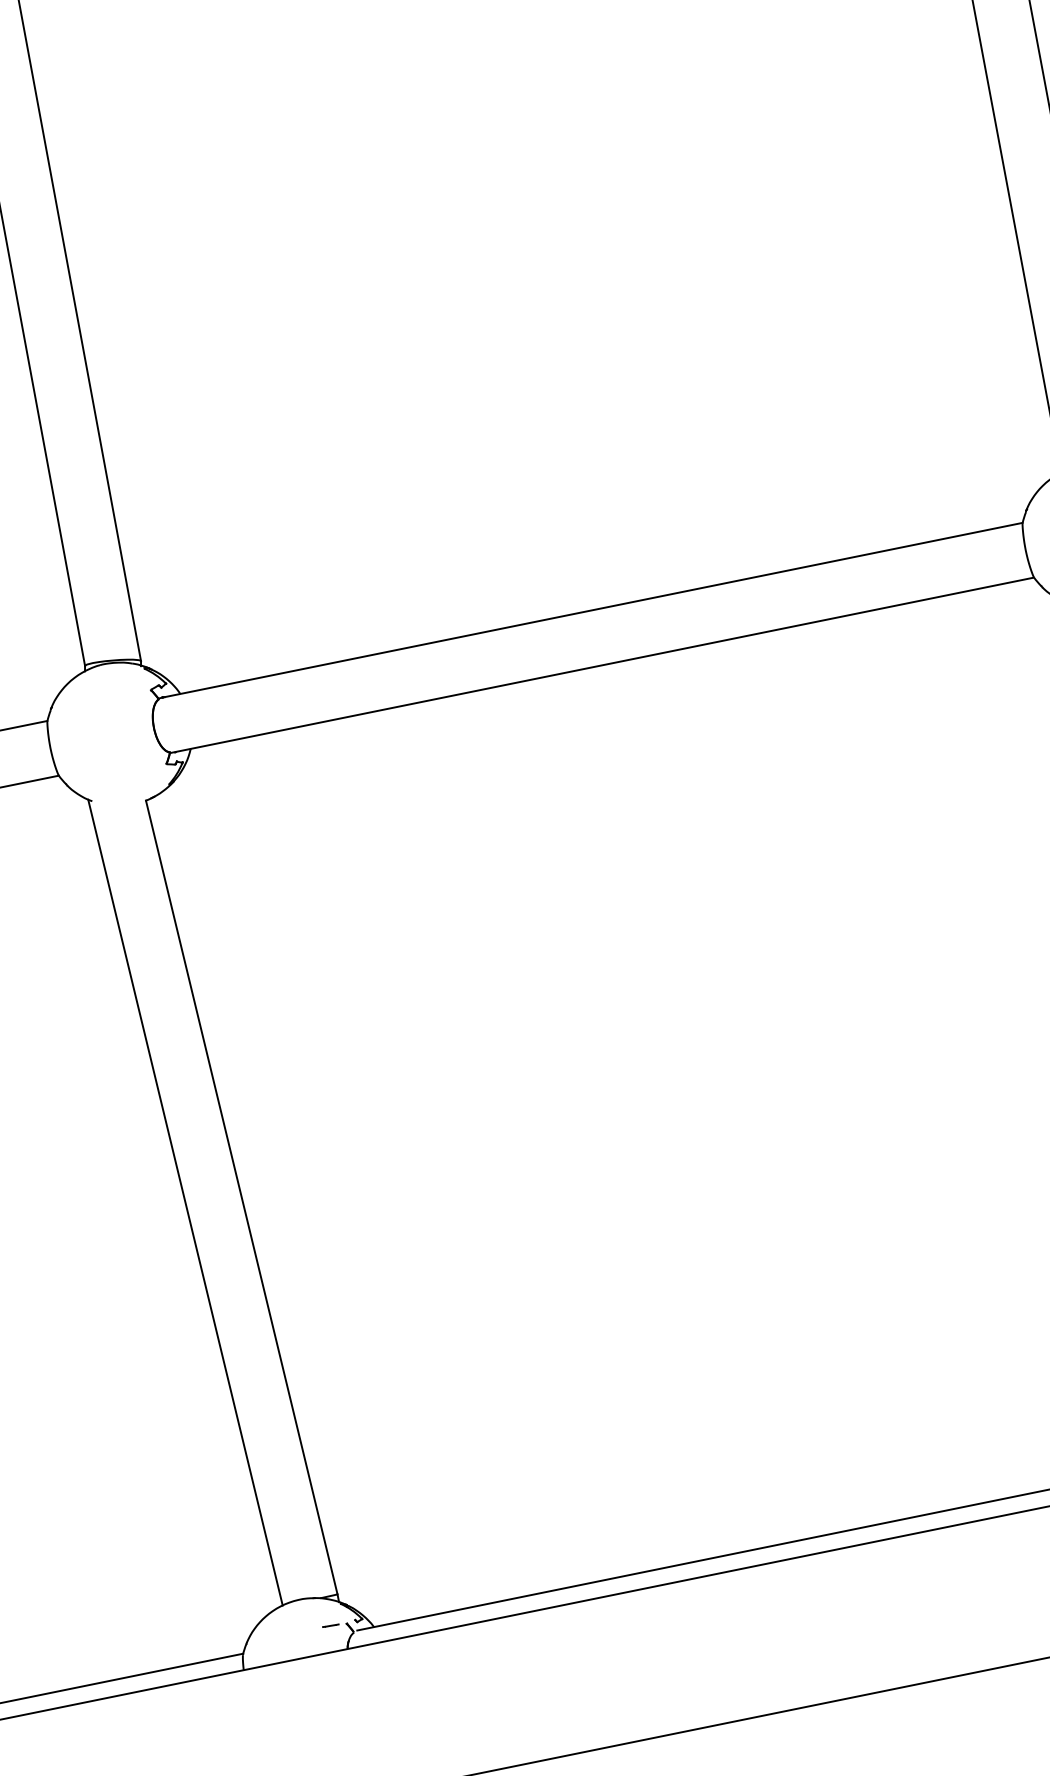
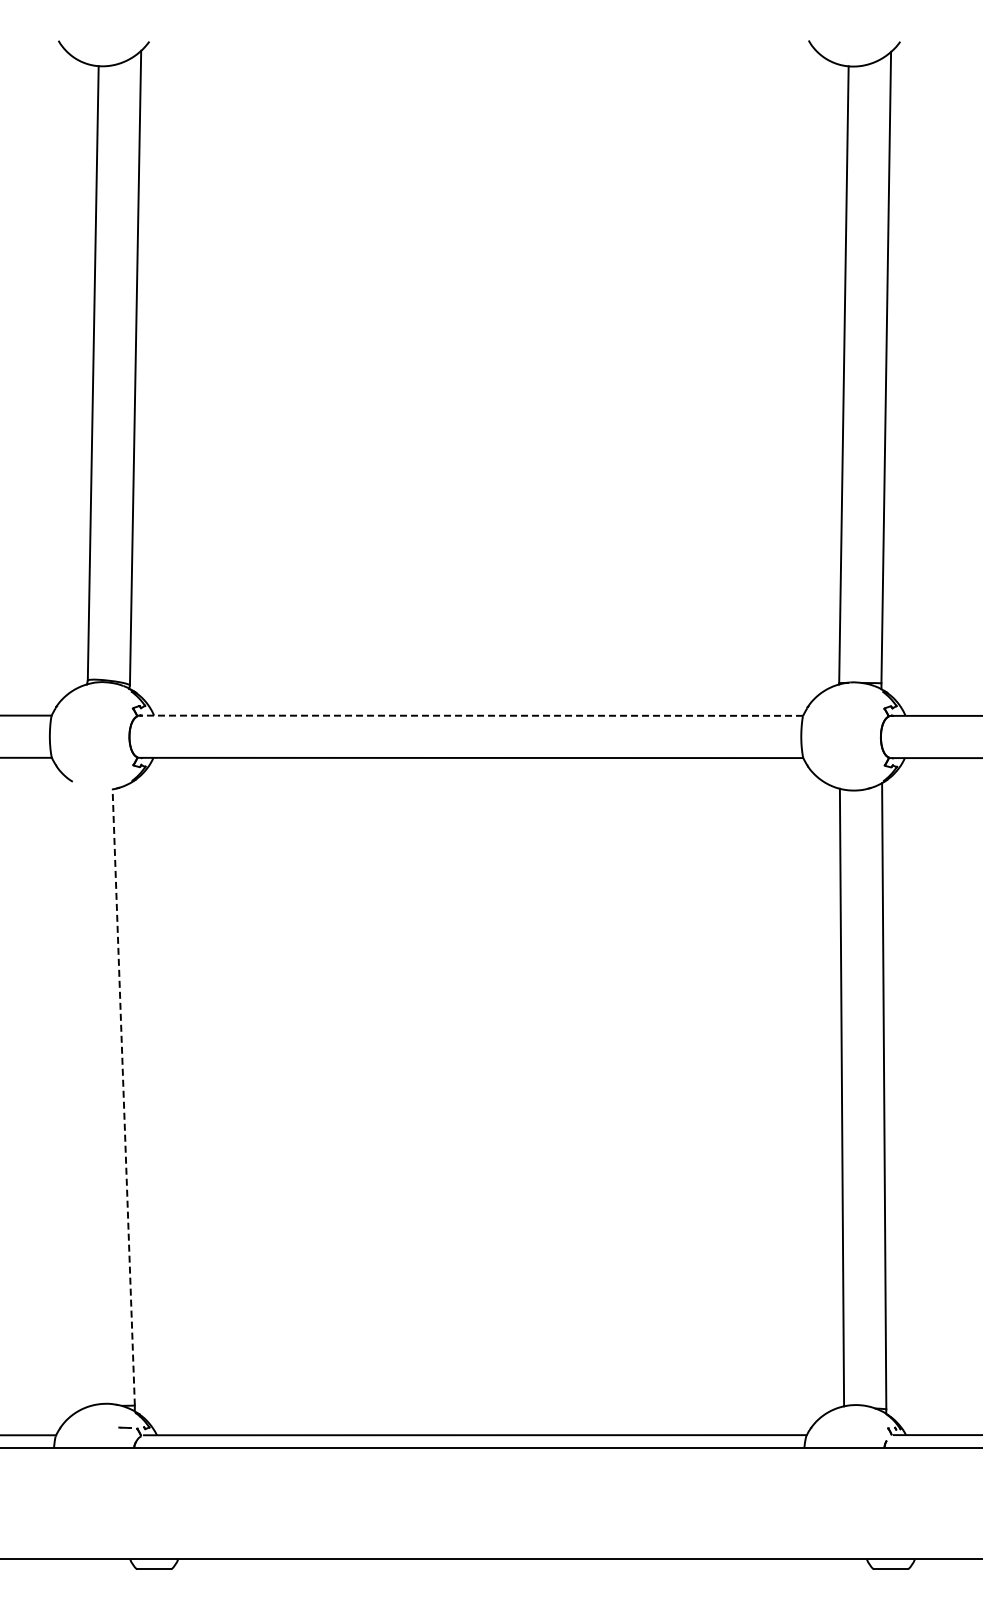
line: (592, 609) -> (471, 715), solid -> dashed
line: (241, 1196) -> (123, 1096), solid -> dashed
line: (185, 1202) -> (81, 1092), removed

